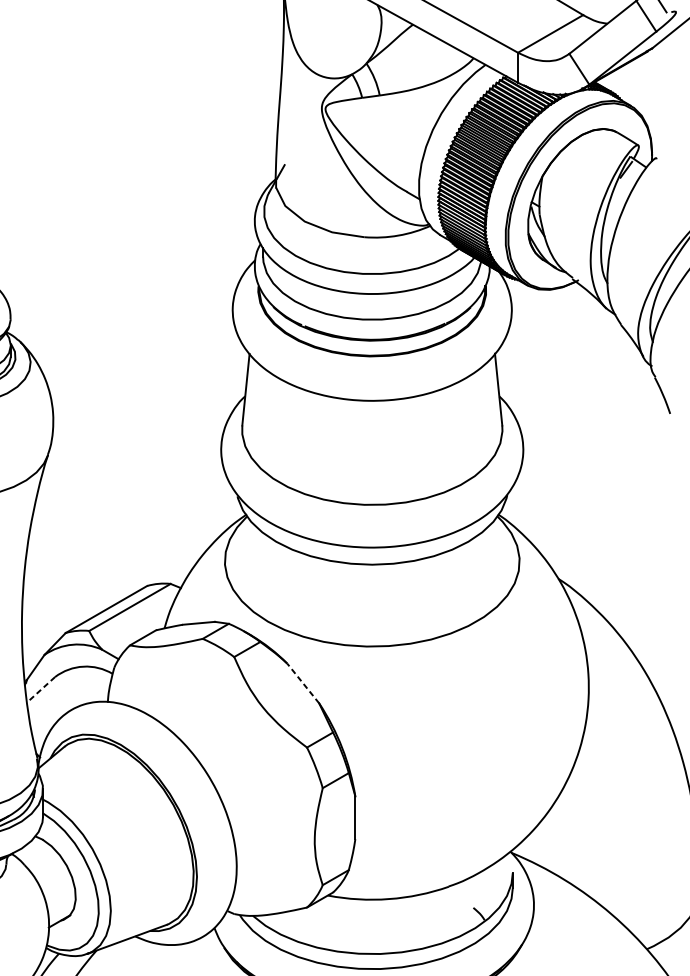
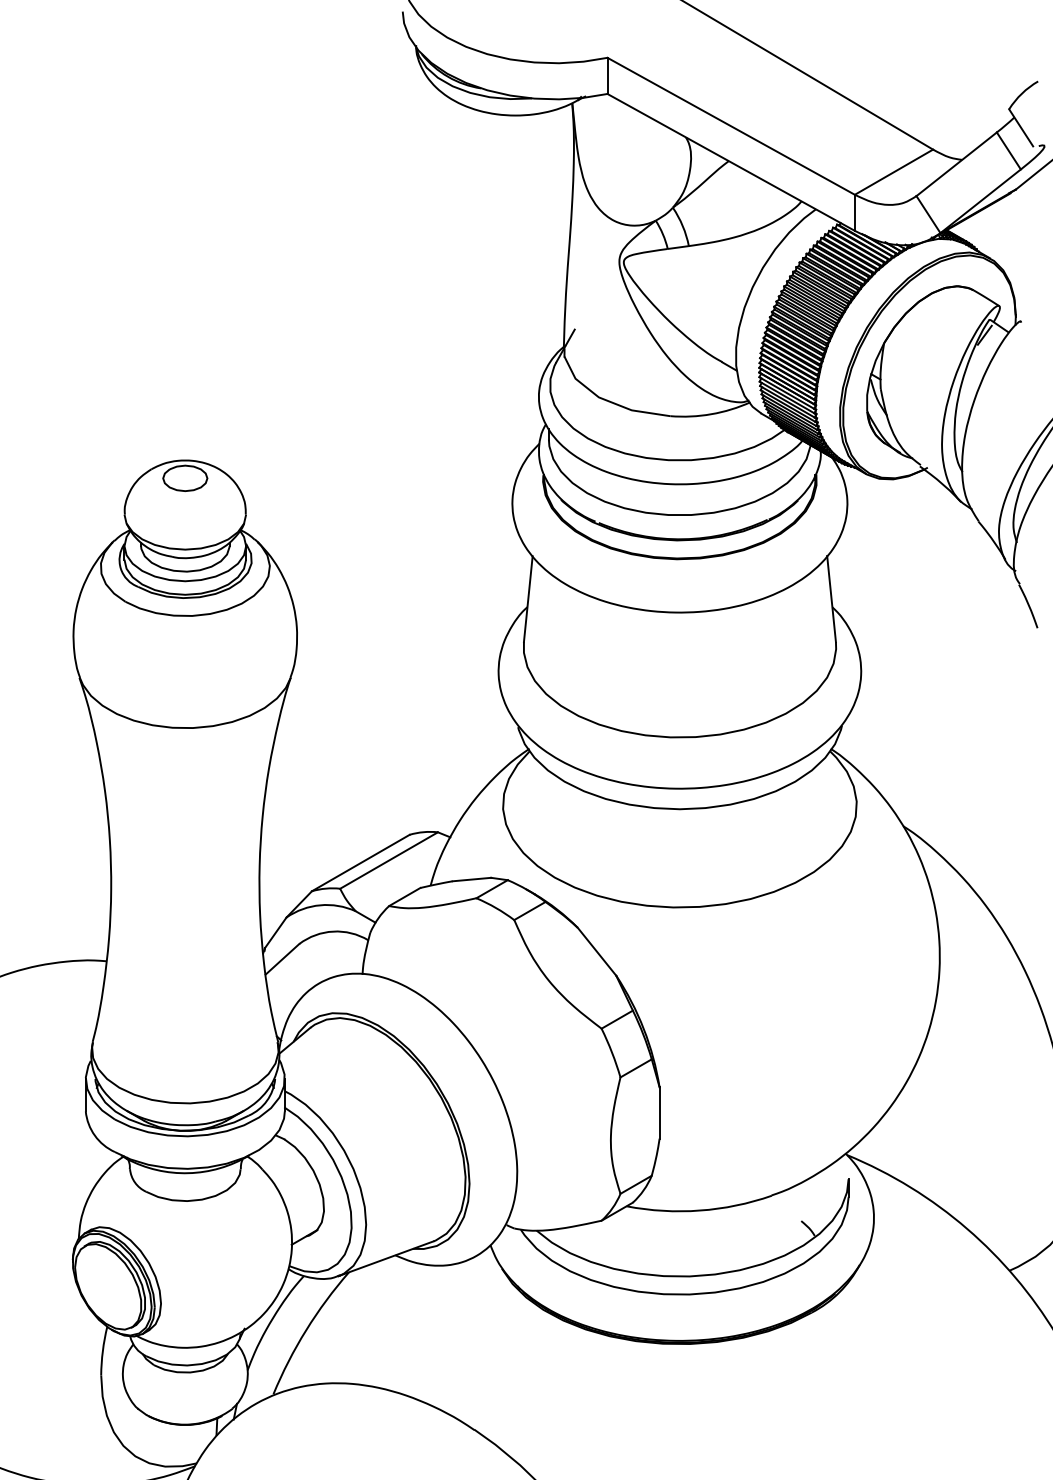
line: (303, 683) -> (597, 951), dashed -> solid
line: (41, 689) -> (282, 959), dashed -> solid

